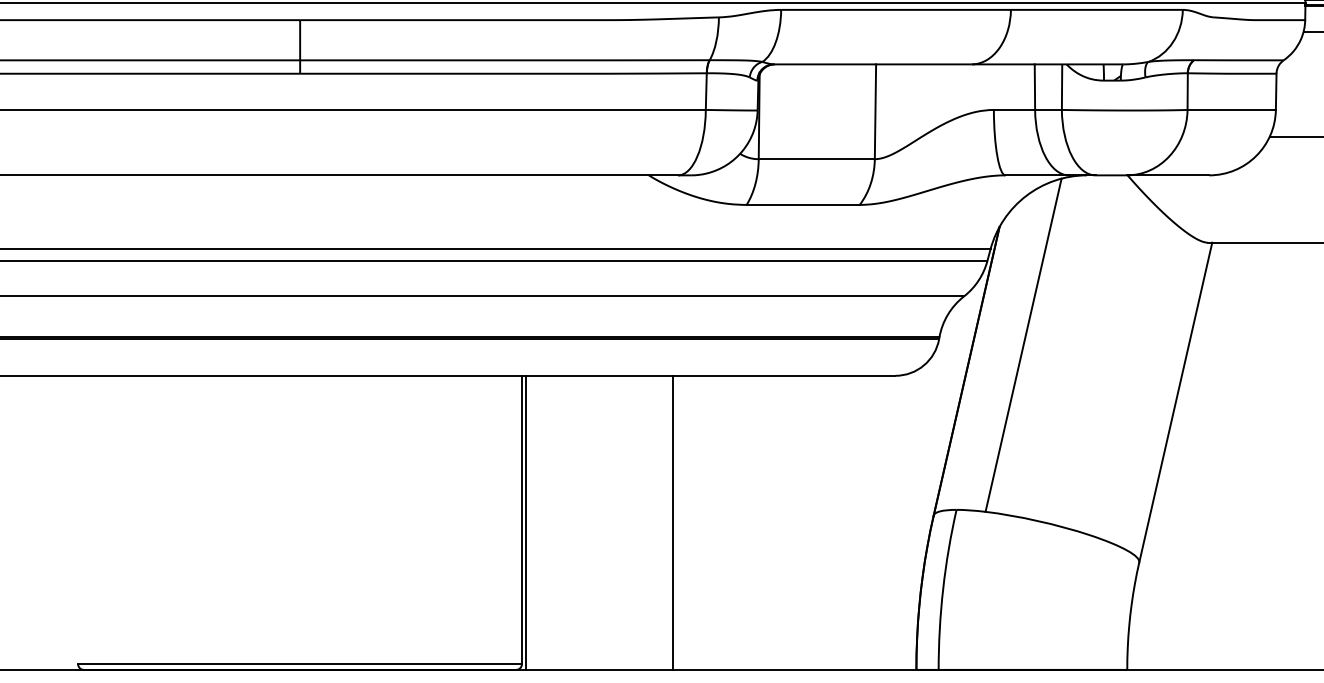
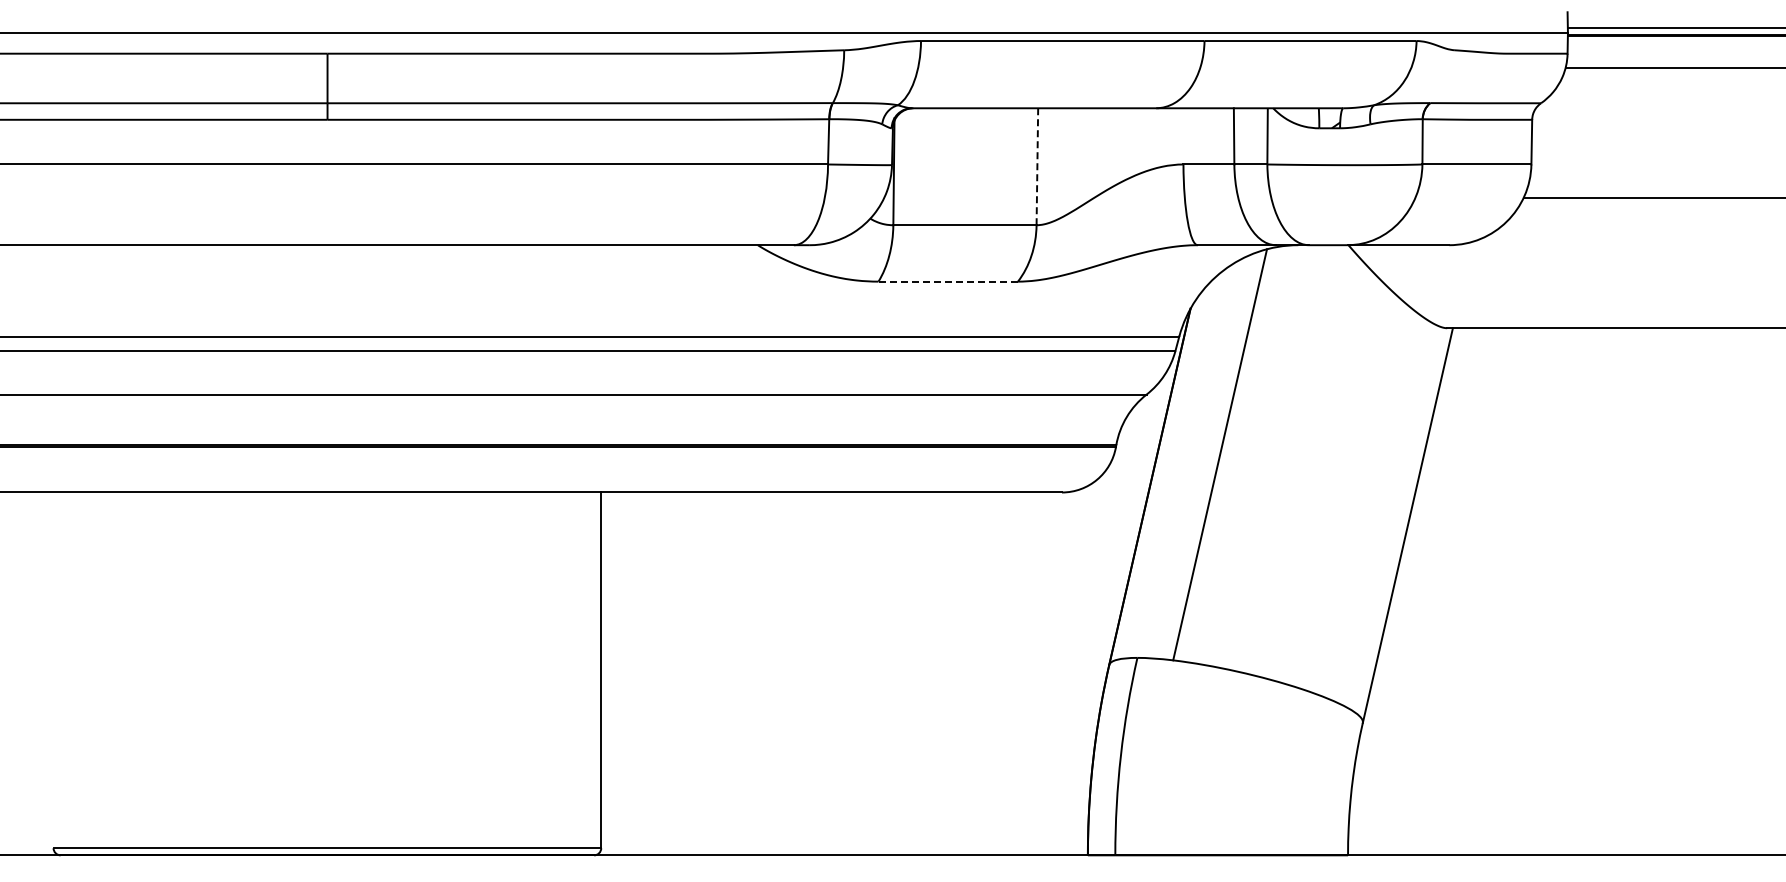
line: (875, 111) -> (1037, 166), solid -> dashed
line: (803, 204) -> (948, 281), solid -> dashed
line: (526, 522) -> (606, 673), removed
line: (673, 522) -> (788, 673), removed

